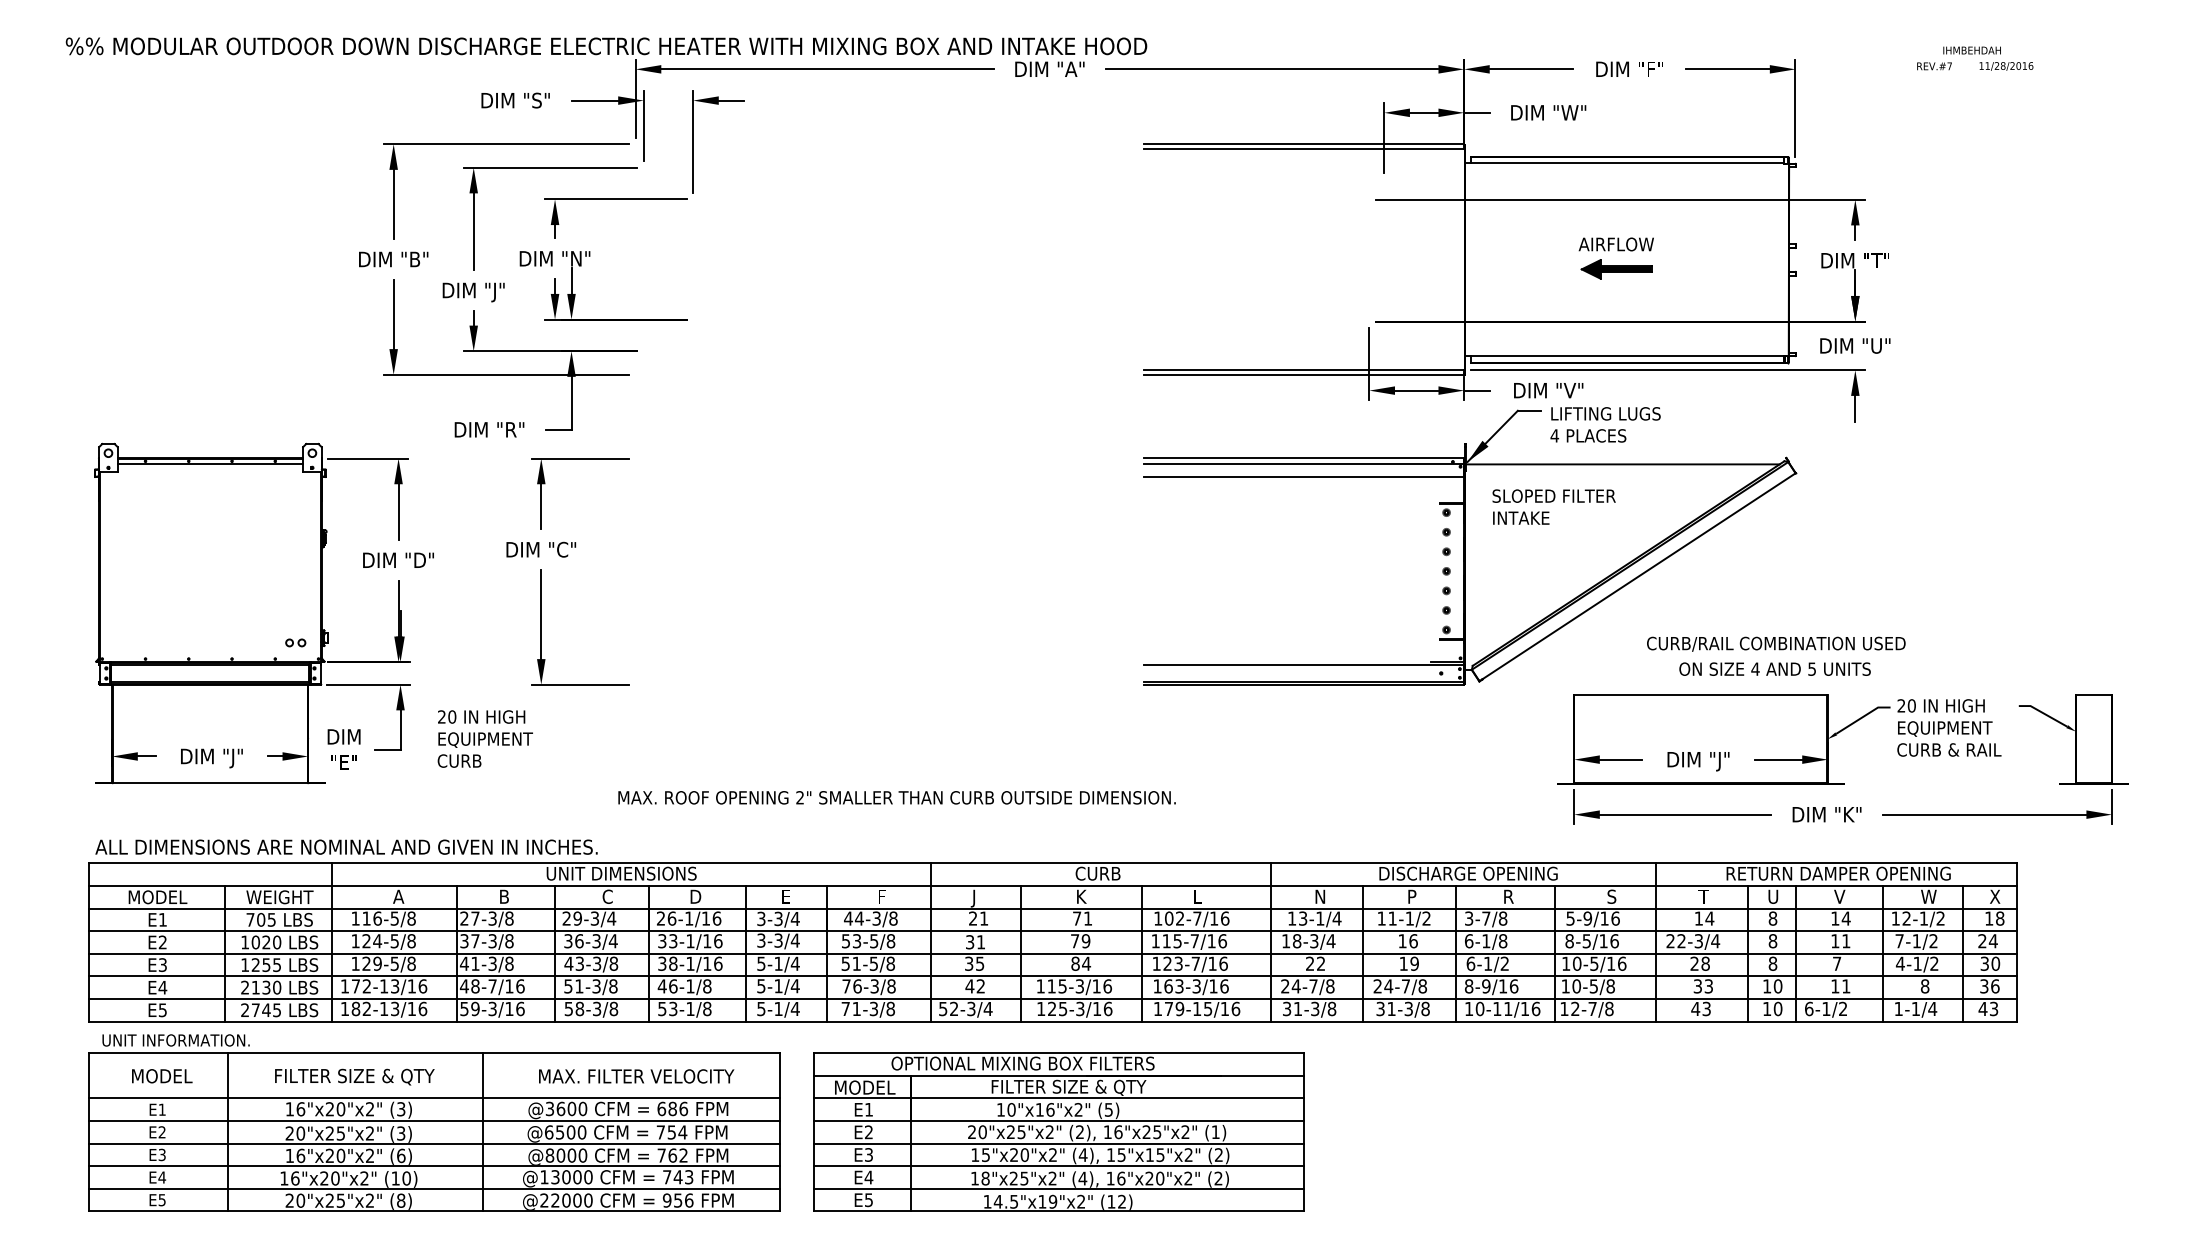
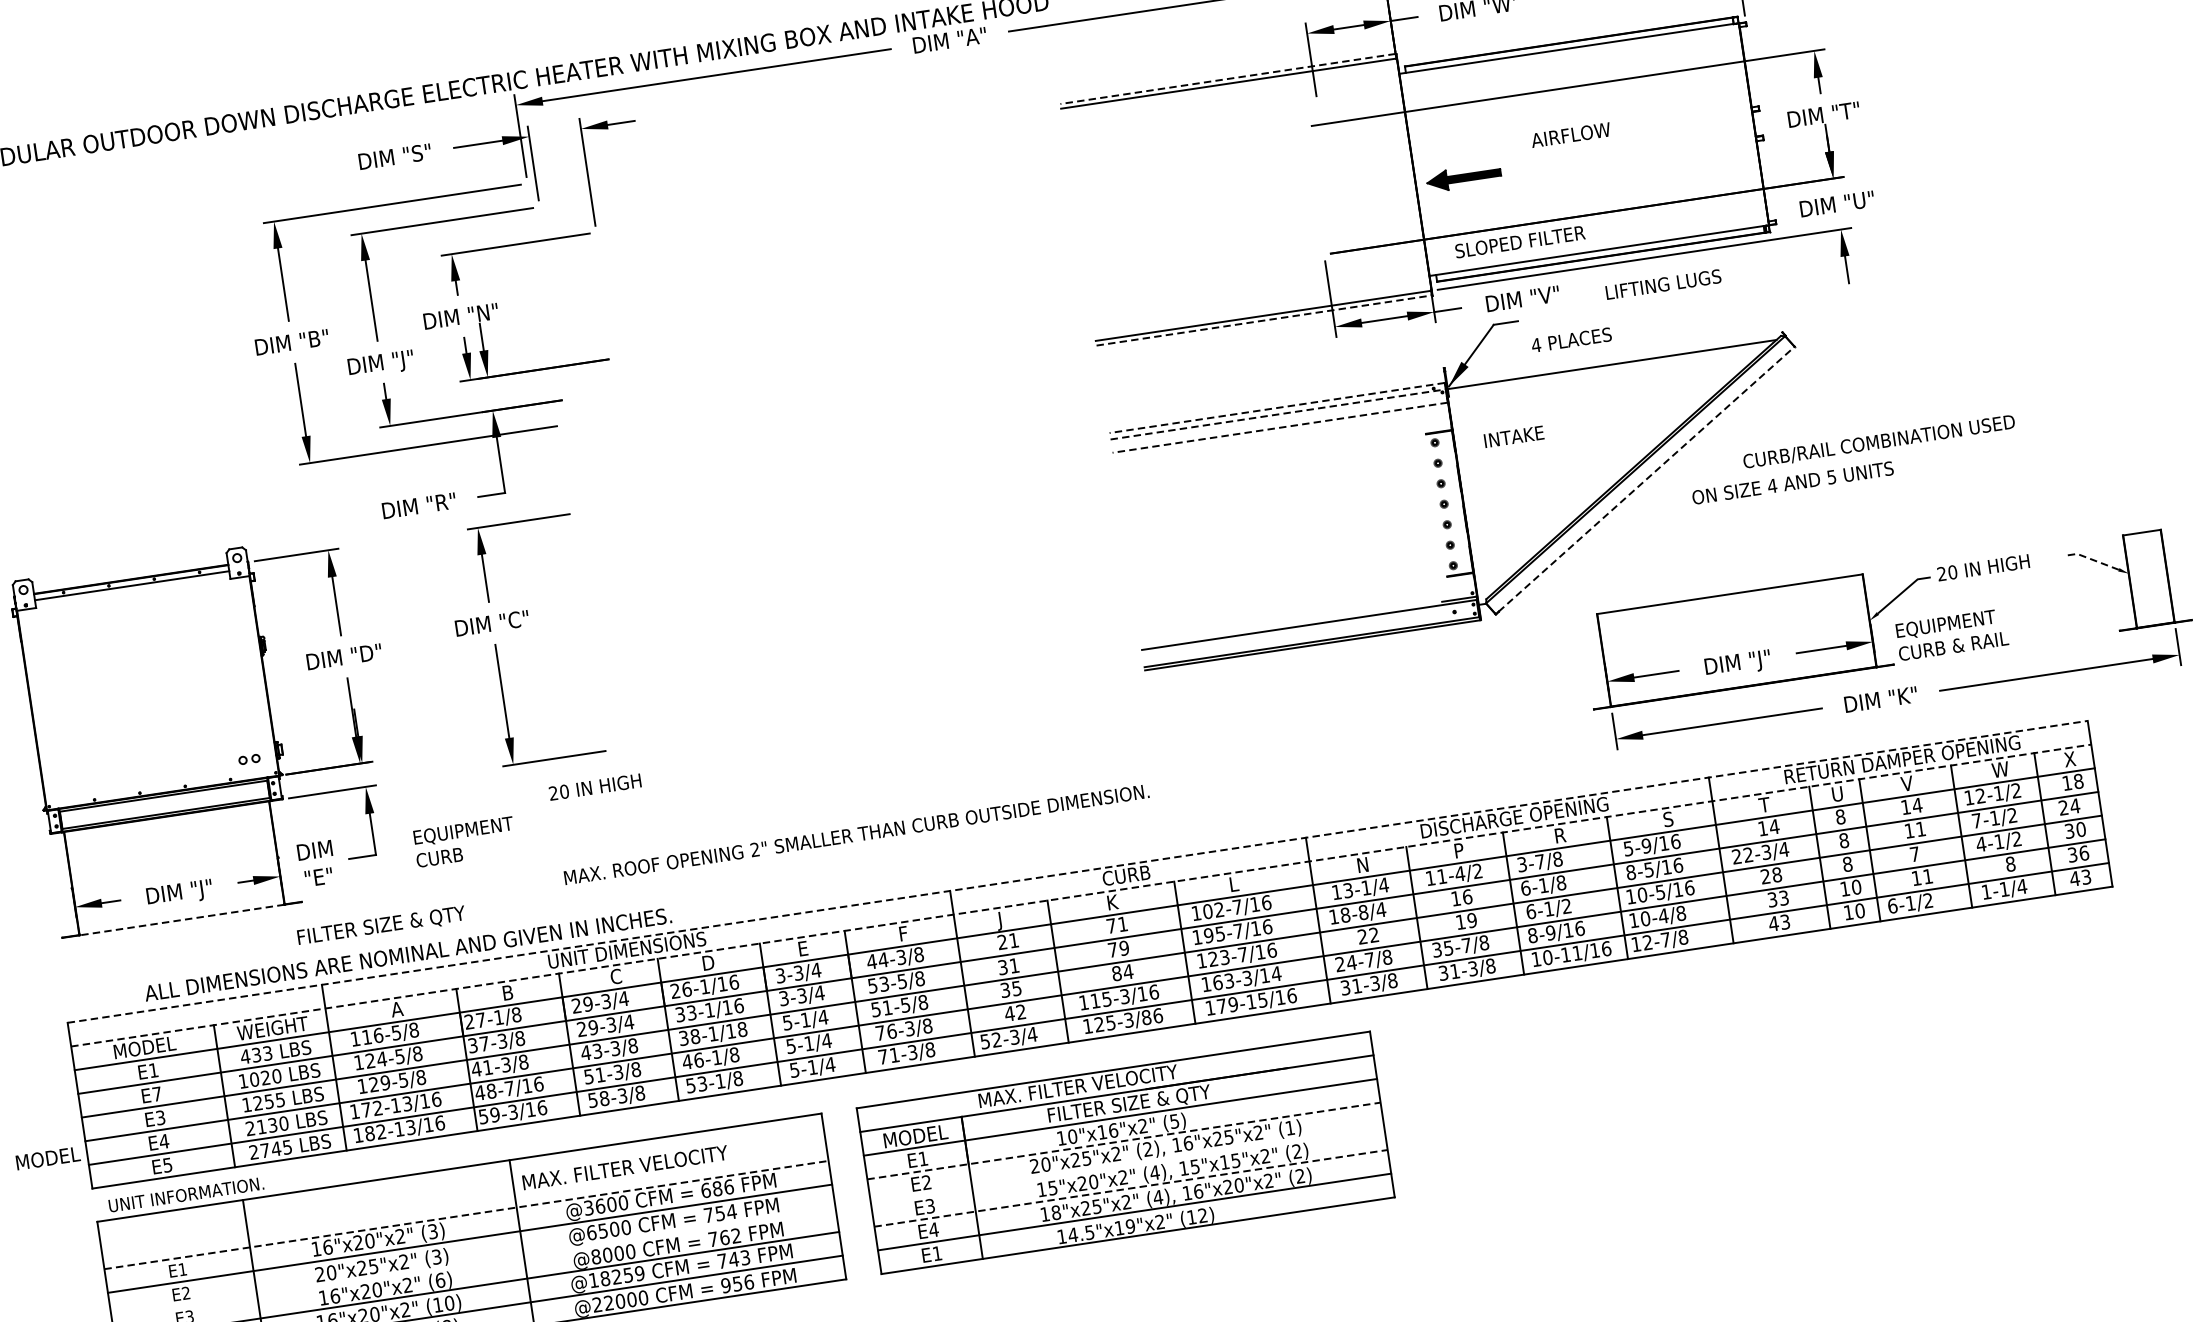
line: (1304, 144) -> (1228, 79), solid -> dashed
part: (1616, 269) -> (1463, 177), moved
line: (1304, 374) -> (1264, 320), solid -> dashed
text: (1605, 413) -> (1662, 284), moved
line: (1304, 458) -> (1277, 408), solid -> dashed
line: (1304, 464) -> (1278, 414), solid -> dashed
line: (1304, 477) -> (1280, 428), solid -> dashed
text: (1553, 495) -> (1519, 241), moved
line: (1639, 576) -> (1647, 479), solid -> dashed
text: (1776, 643) -> (1879, 441), moved
text: (1774, 668) -> (1792, 482), moved
line: (2043, 713) -> (2091, 559), solid -> dashed
text: (481, 716) -> (595, 786), moved
text: (1949, 738) -> (1952, 634), moved
line: (210, 783) -> (182, 920), solid -> dashed
text: (896, 797) -> (856, 834), moved
text: (346, 846) -> (407, 953), moved
line: (1053, 863) -> (1078, 871), solid -> dashed
line: (1053, 886) -> (1081, 896), solid -> dashed
text: (492, 918) -> (498, 1017), 27-3/8 -> 27-1/8
text: (1409, 918) -> (1459, 873), 11-1/2 -> 11-4/2
text: (260, 919) -> (255, 1054), 705 -> 433
text: (573, 941) -> (587, 1028), 36-3/4 -> 29-3/4
text: (1166, 941) -> (1208, 935), 115-7/16 -> 195-7/16
text: (1314, 941) -> (1363, 912), 18-3/4 -> 18-8/4
text: (162, 942) -> (156, 1094), E2 -> E7
text: (718, 963) -> (742, 1029), 38-1/16 -> 38-1/18
text: (1223, 986) -> (1275, 974), 163-3/16 -> 163-3/14
text: (1383, 986) -> (1443, 949), 24-7/8 -> 35-7/8
text: (1593, 986) -> (1663, 916), 10-5/8 -> 10-4/8
text: (1096, 1008) -> (1145, 1017), 125-3/16 -> 125-3/86
text: (1022, 1063) -> (1076, 1086), OPTIONAL MIXING BOX FILTERS -> MAX. FILTER VELOCITY
text: (162, 1076) -> (48, 1158), moved
text: (354, 1076) -> (381, 925), moved
text: (636, 1076) -> (625, 1167), moved
line: (434, 1098) -> (466, 1215), solid -> dashed
line: (1058, 1121) -> (1123, 1141), solid -> dashed
line: (434, 1143) -> (473, 1262), removed
line: (1058, 1143) -> (1127, 1164), removed
line: (1058, 1166) -> (1130, 1188), solid -> dashed
text: (571, 1177) -> (622, 1276), @13000 -> @18259
text: (868, 1200) -> (936, 1254), E5 -> E1

